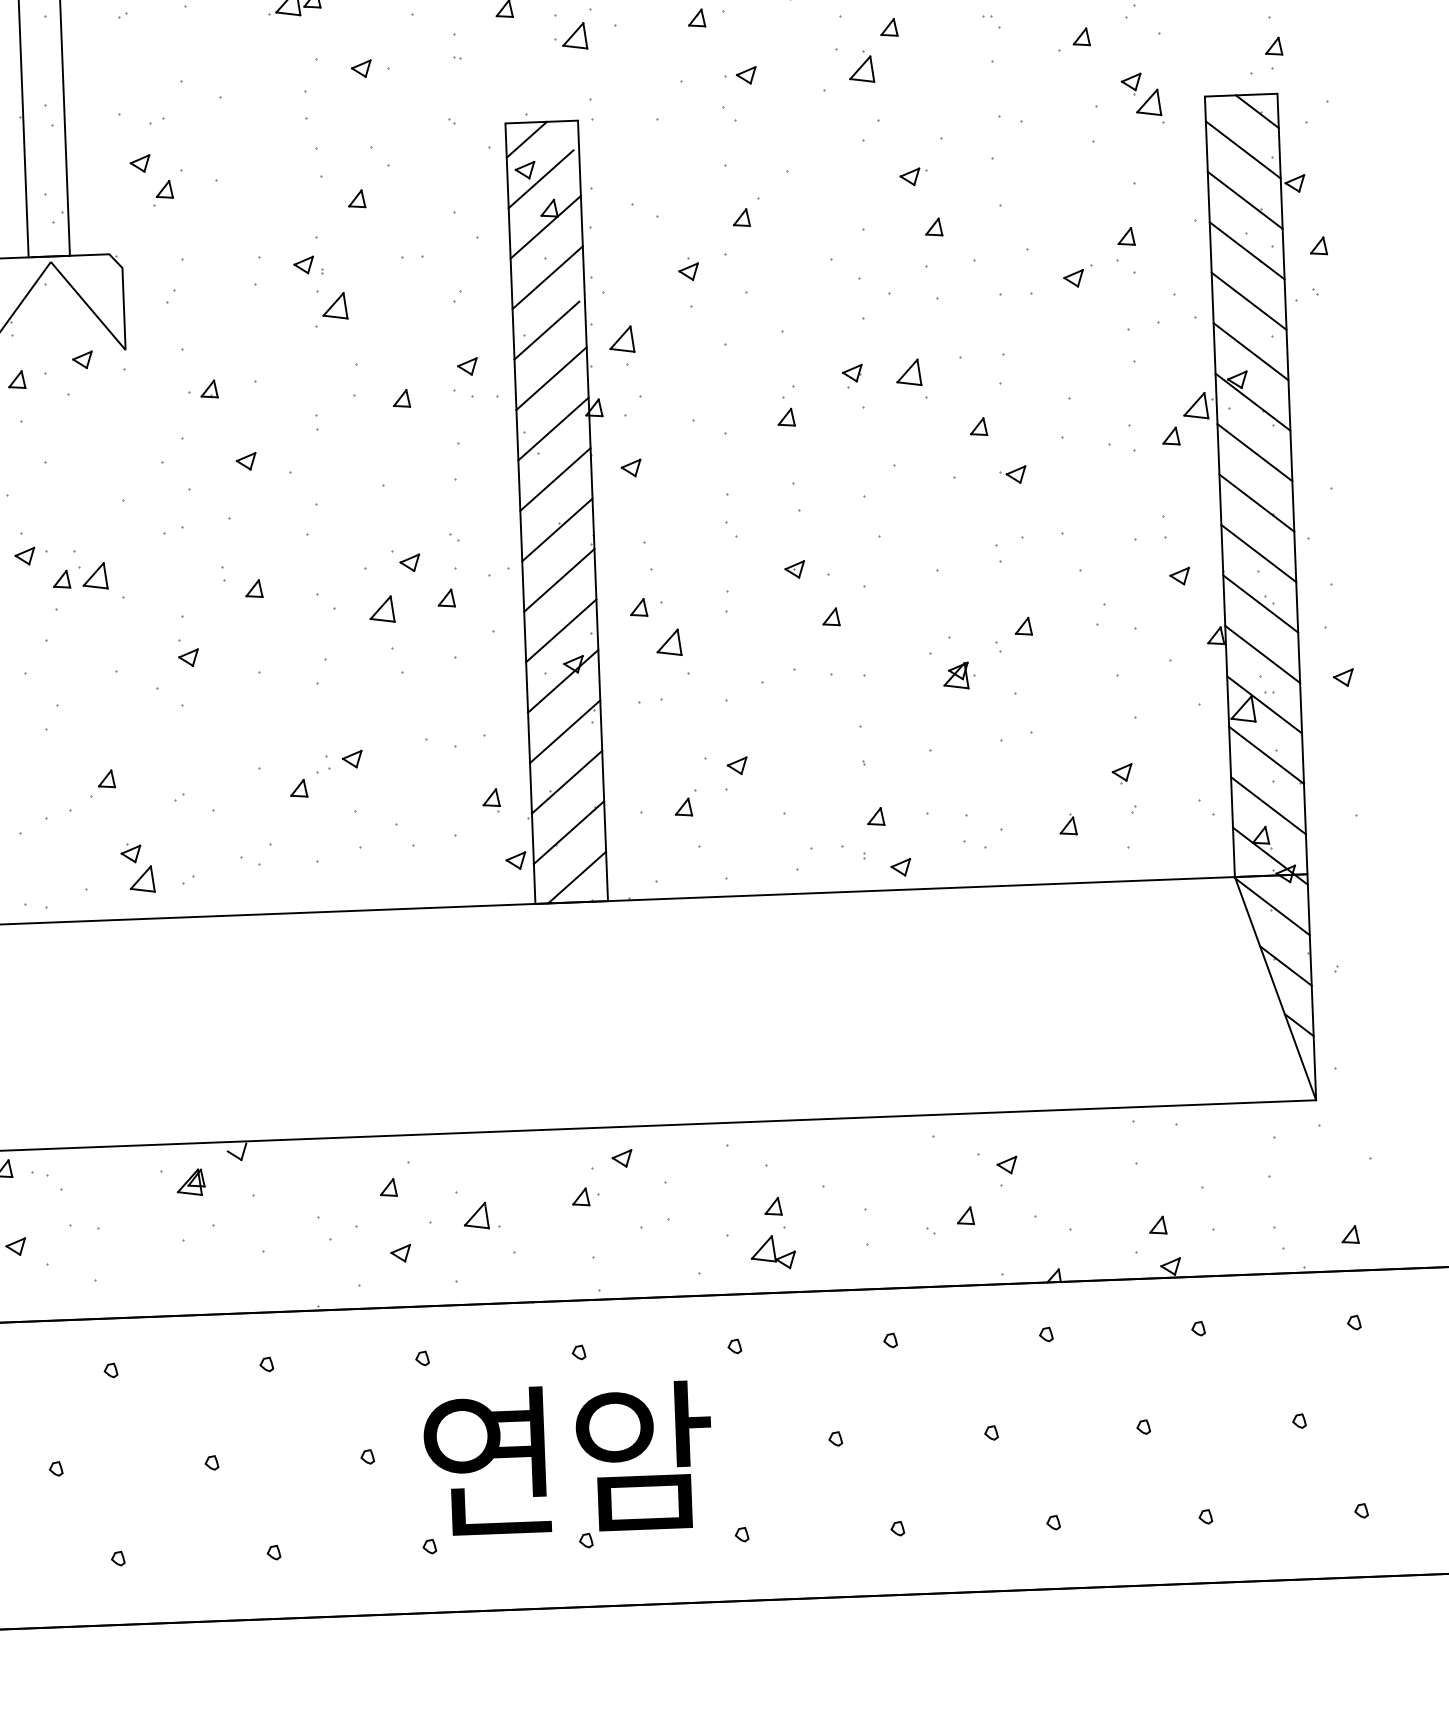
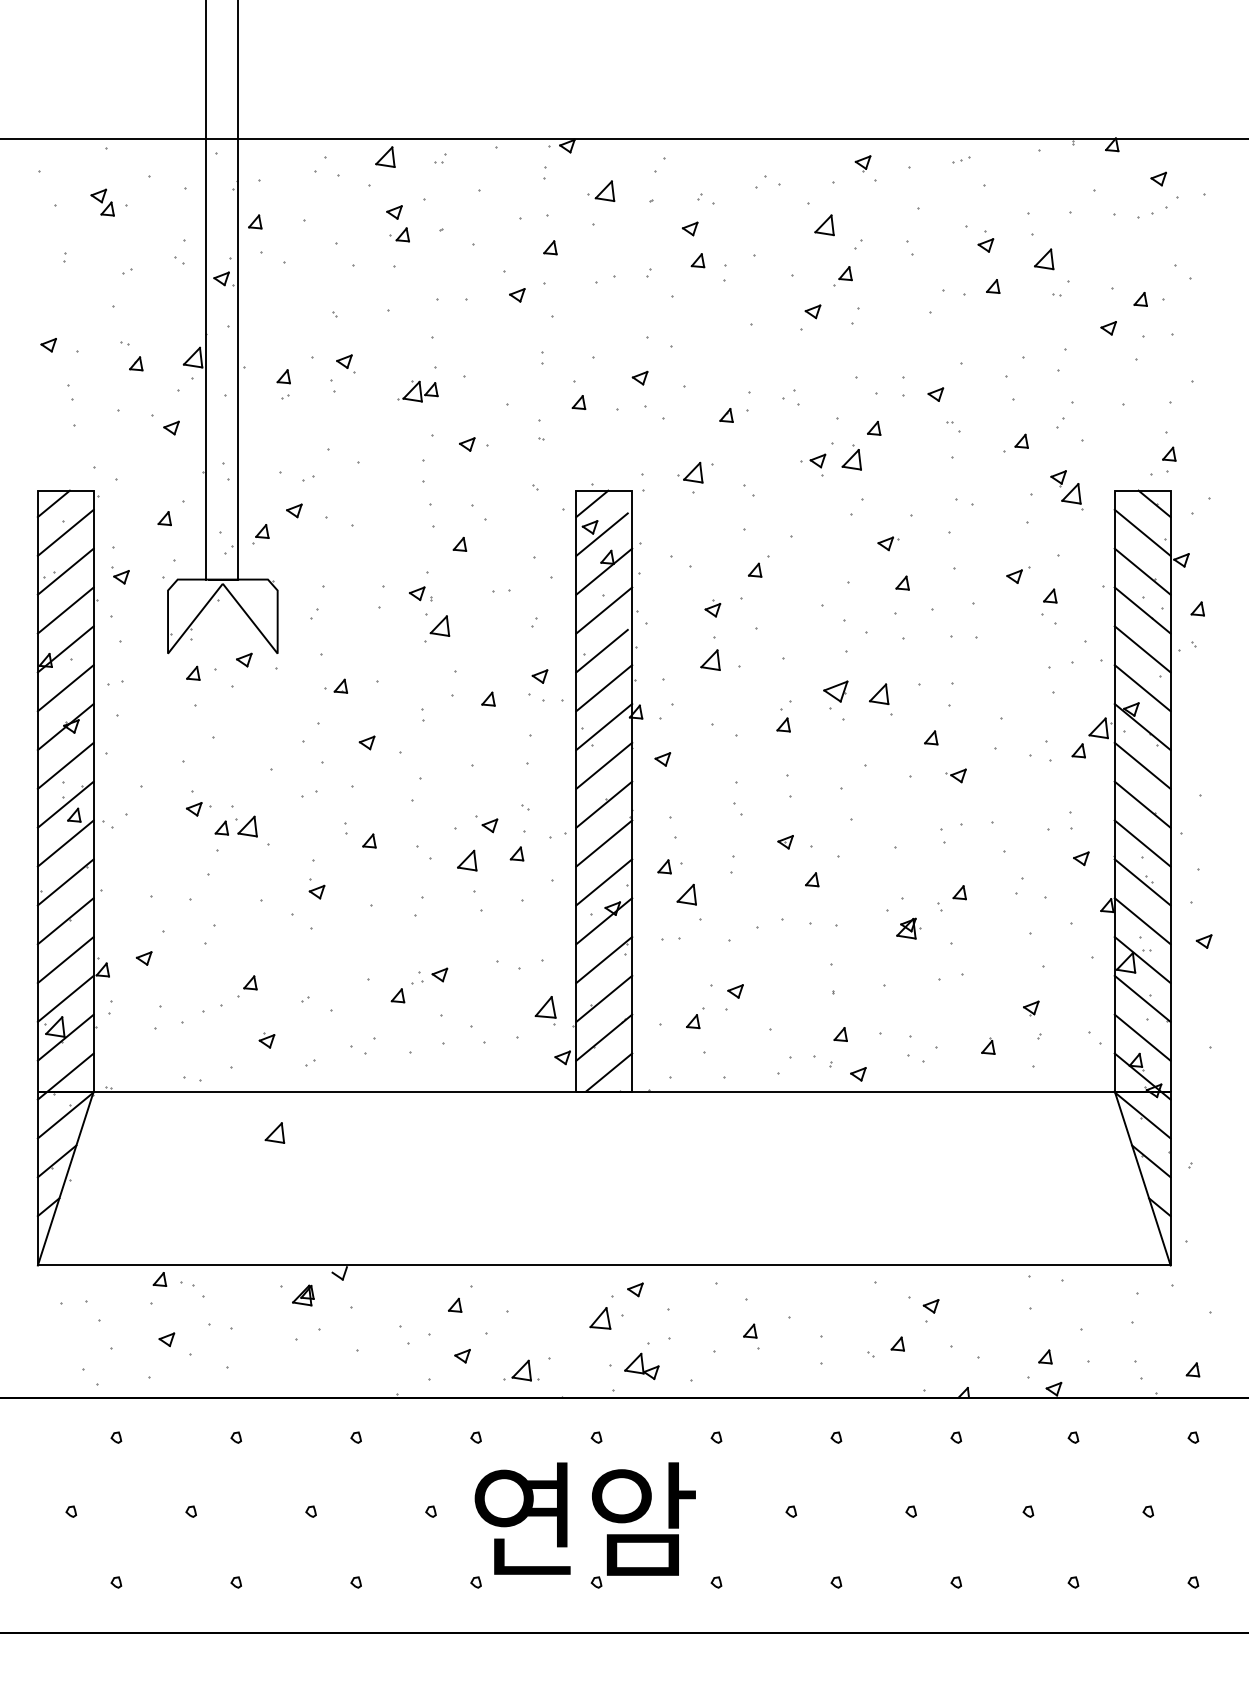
part: (571, 36) -> (690, 472), moved
part: (740, 75) -> (813, 460), moved
part: (162, 193) -> (260, 534), moved
part: (1078, 275) -> (1018, 574), moved
part: (621, 338) -> (710, 659), moved
part: (852, 376) -> (835, 695), size x1.6
part: (491, 800) -> (545, 1010), size x1.6
part: (141, 878) -> (274, 1132), moved
part: (585, 1195) -> (606, 1317), size x1.6
part: (481, 1215) -> (525, 1370), moved
part: (772, 1252) -> (641, 1366), moved

